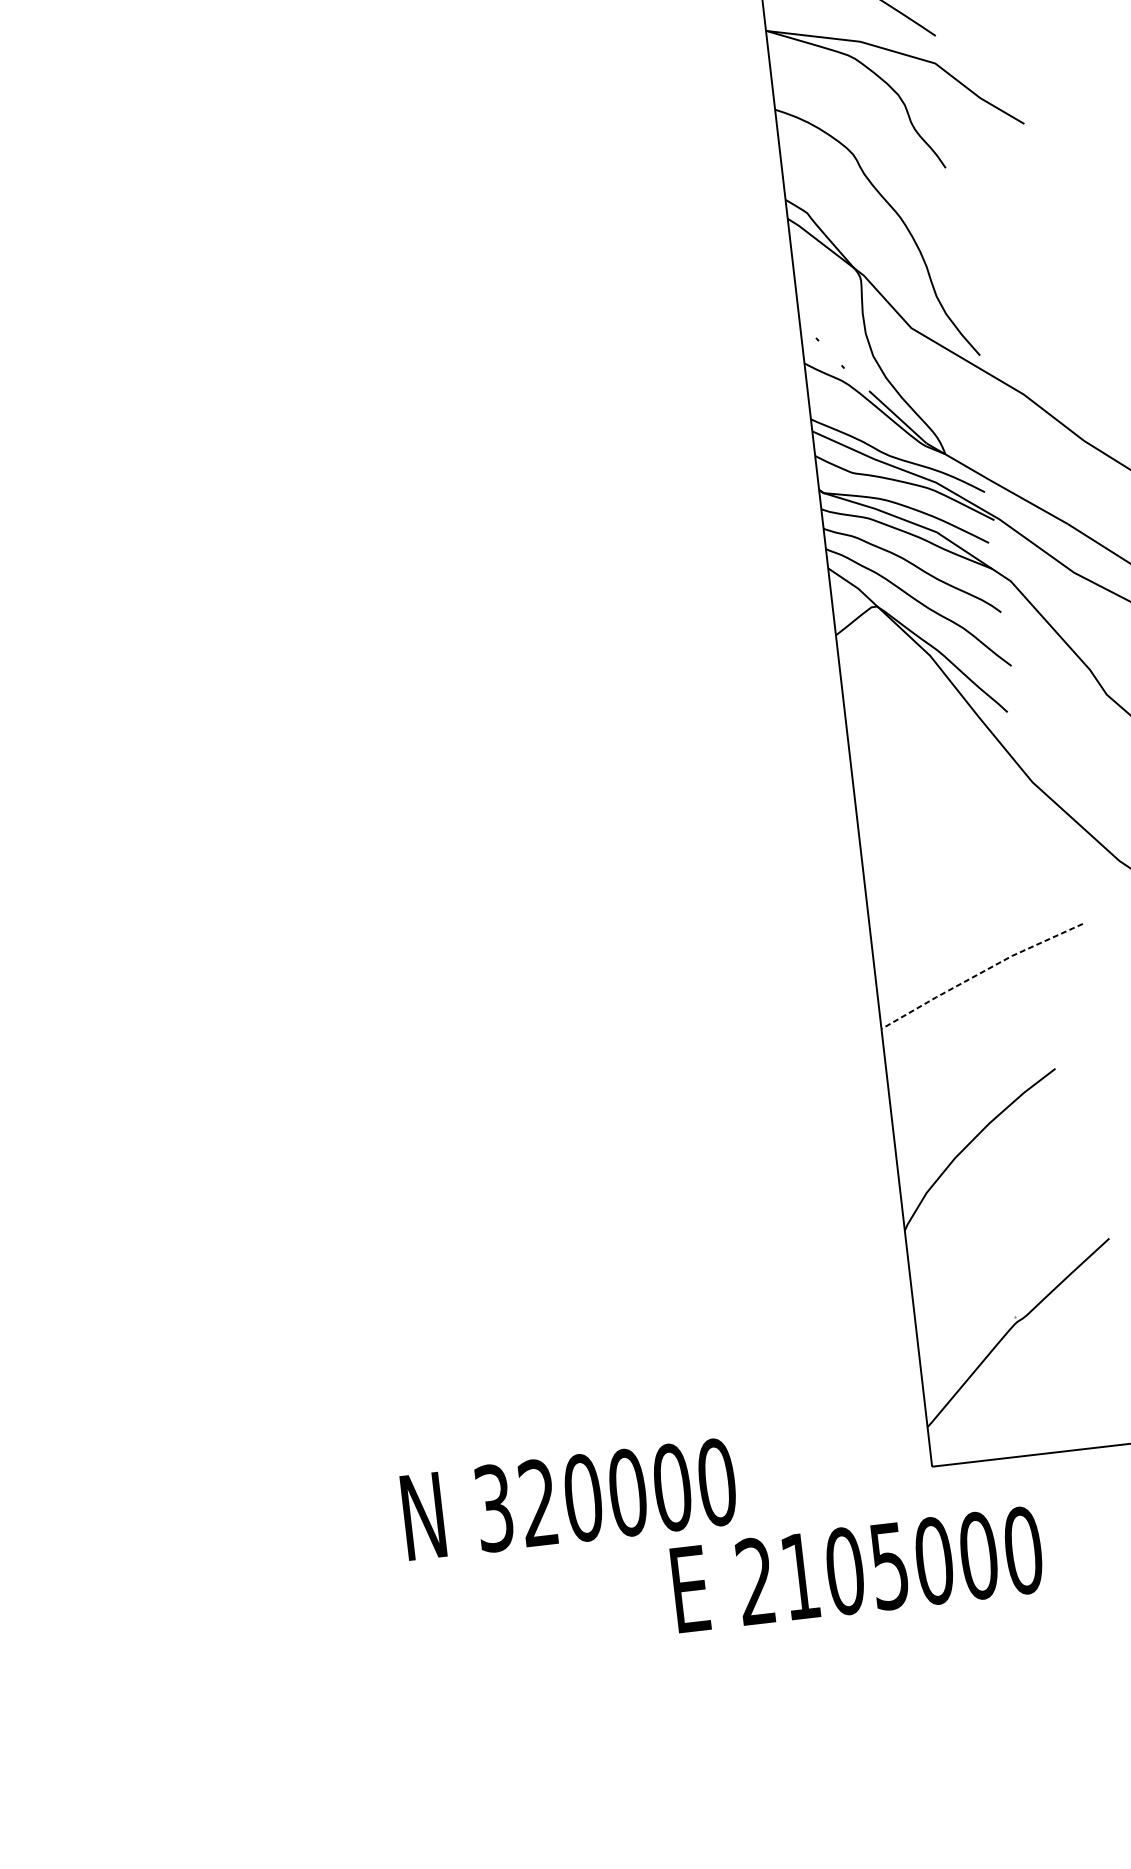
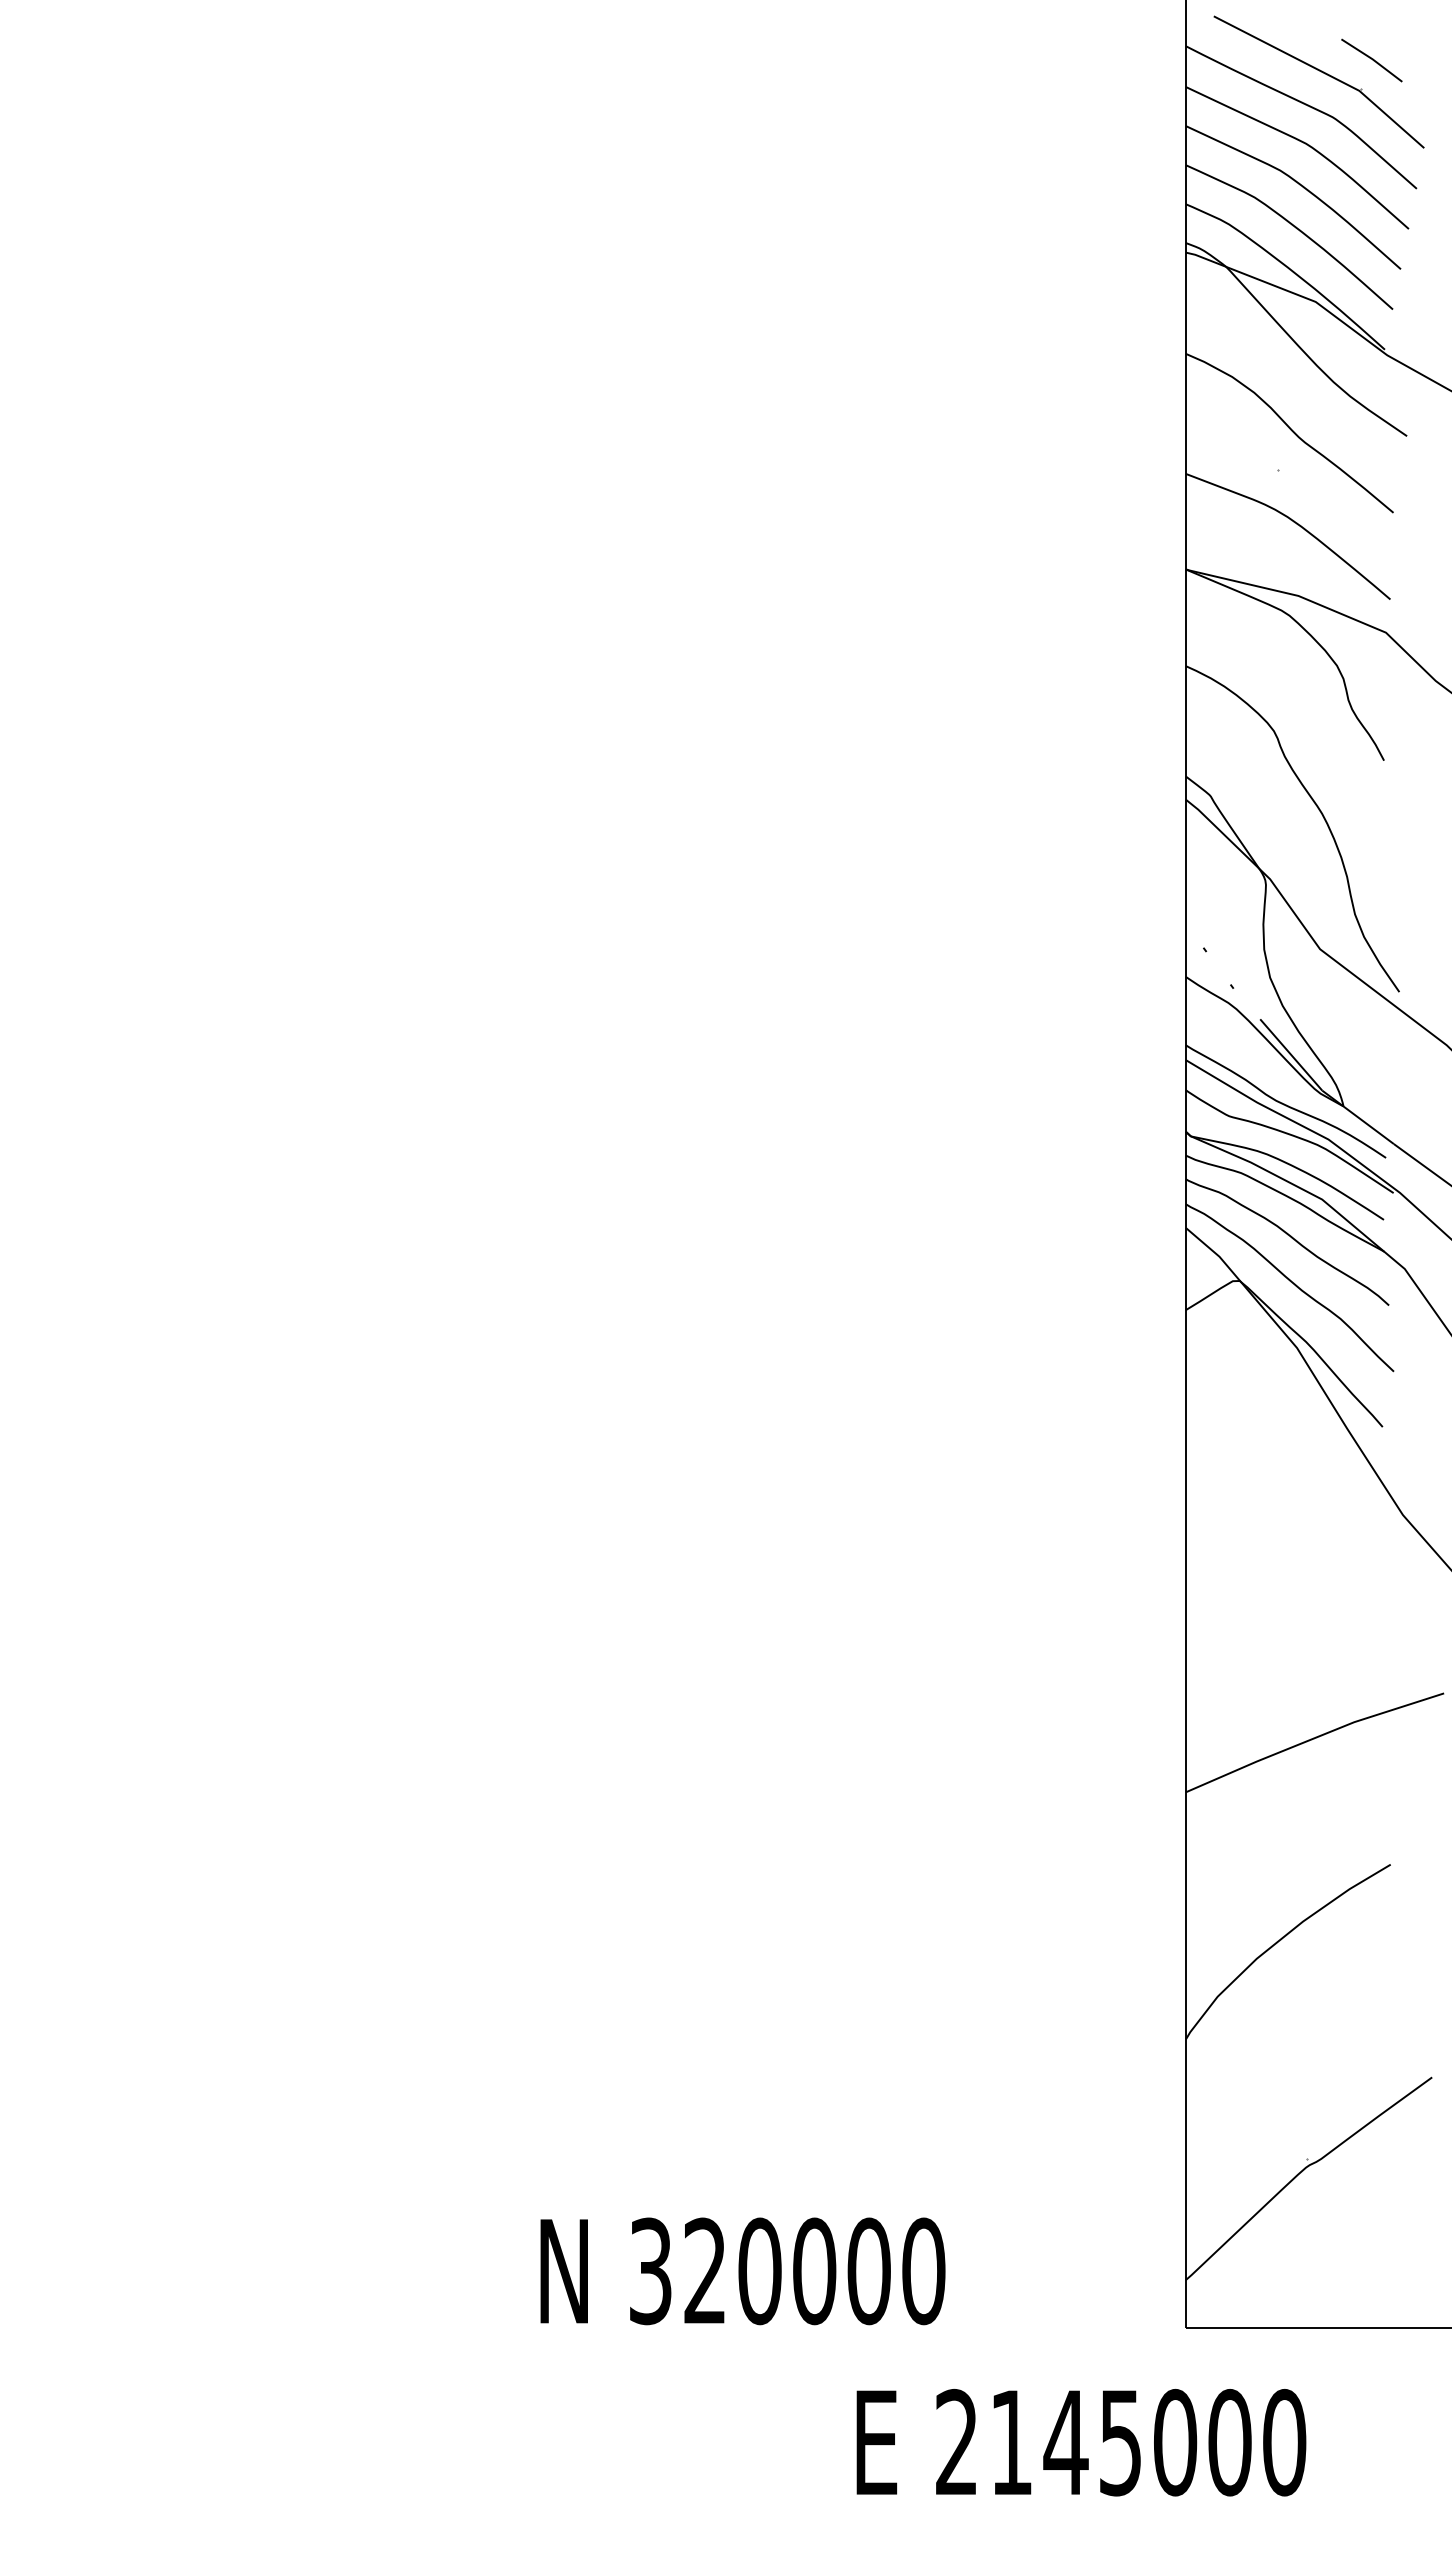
line: (980, 973) -> (1313, 1738), dashed -> solid
text: (569, 1499) -> (742, 2271), moved
text: (844, 1571) -> (1065, 2442), 2105000 -> 2145000

